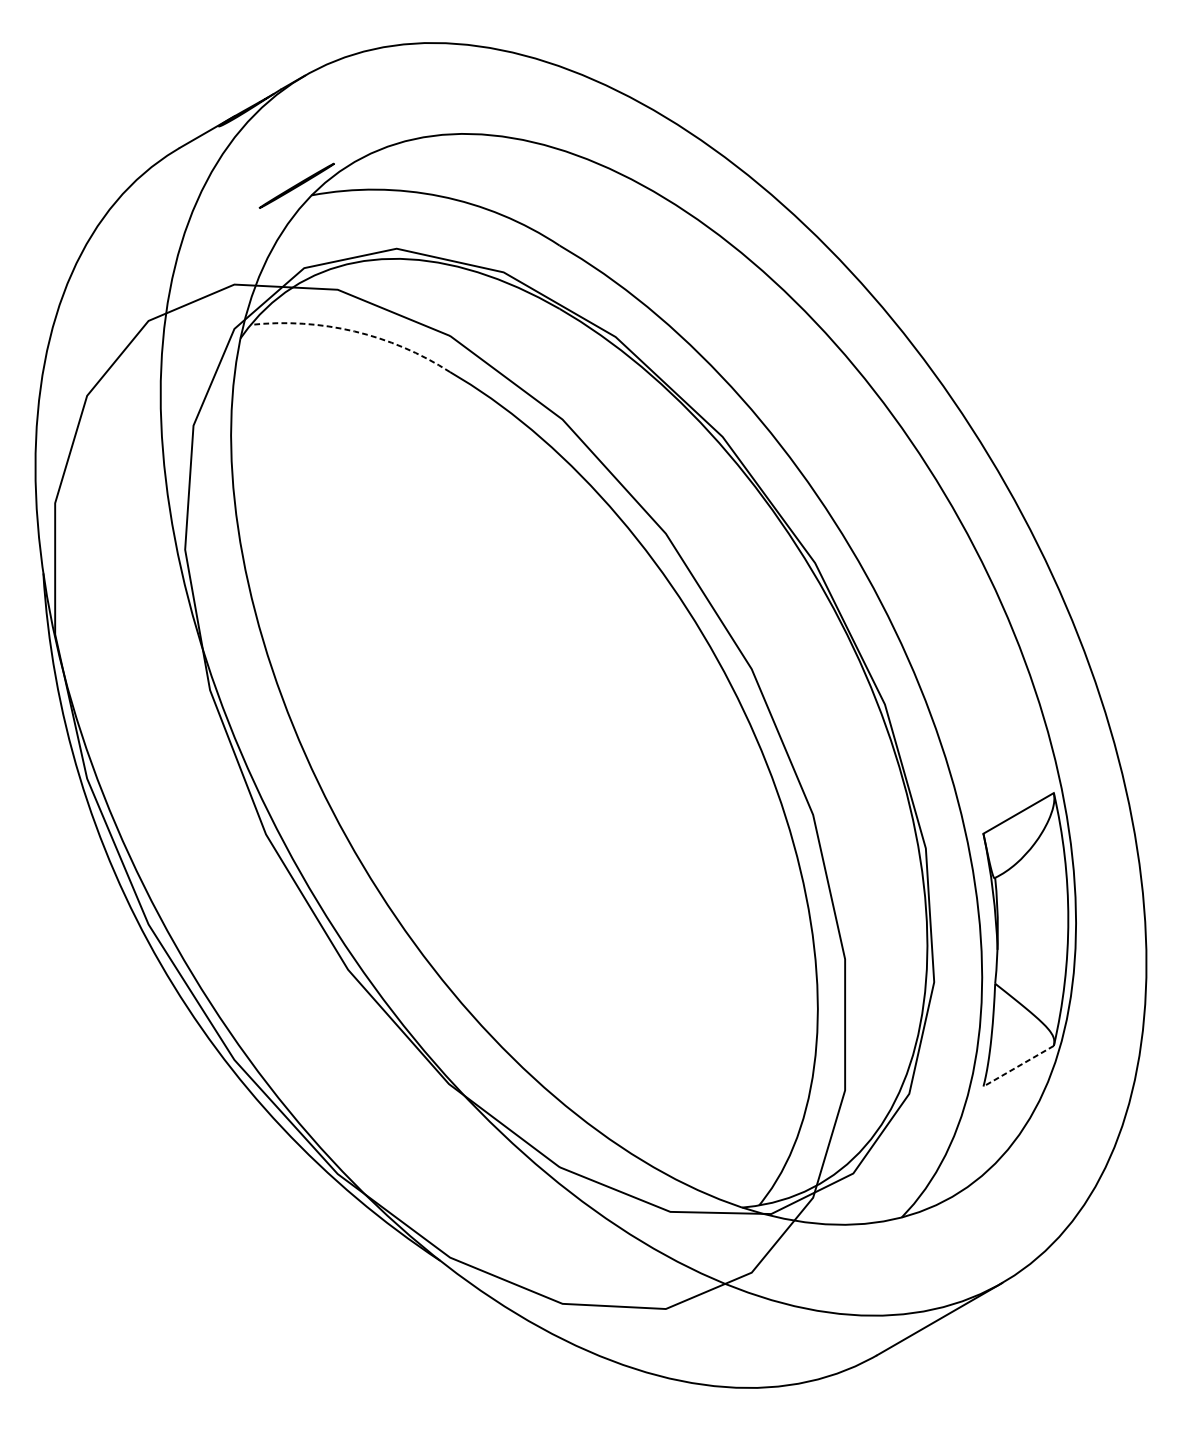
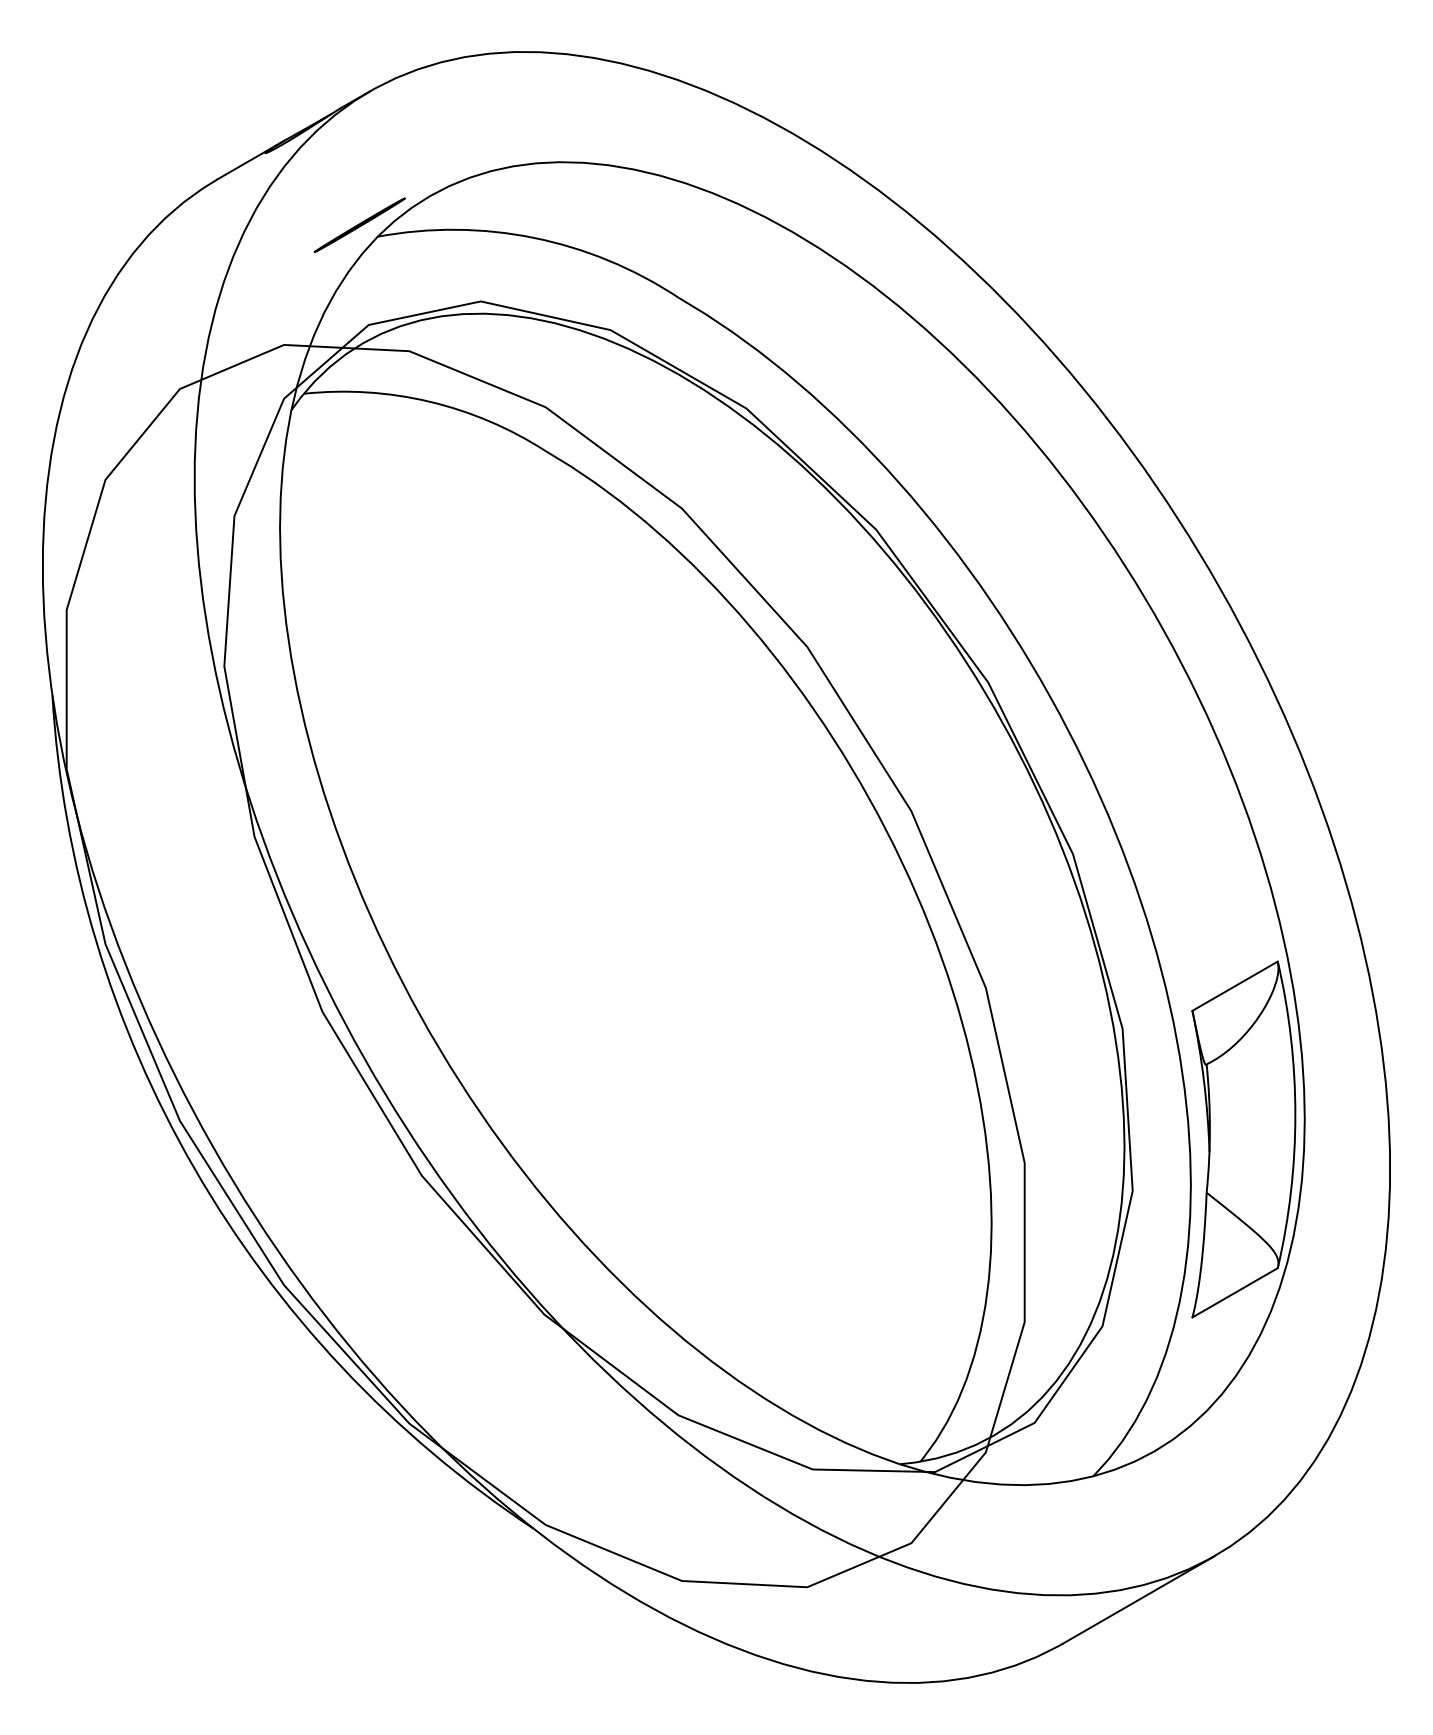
arc: (354, 331) -> (429, 401), dashed -> solid
line: (1018, 1066) -> (1234, 1293), dashed -> solid

